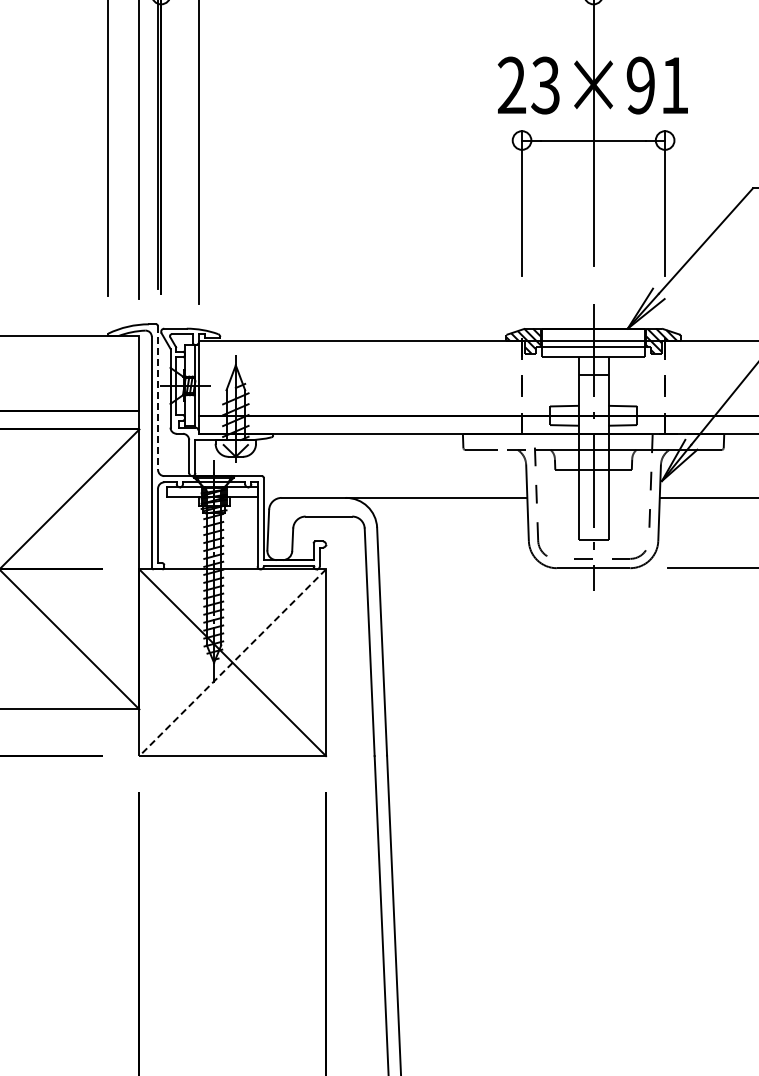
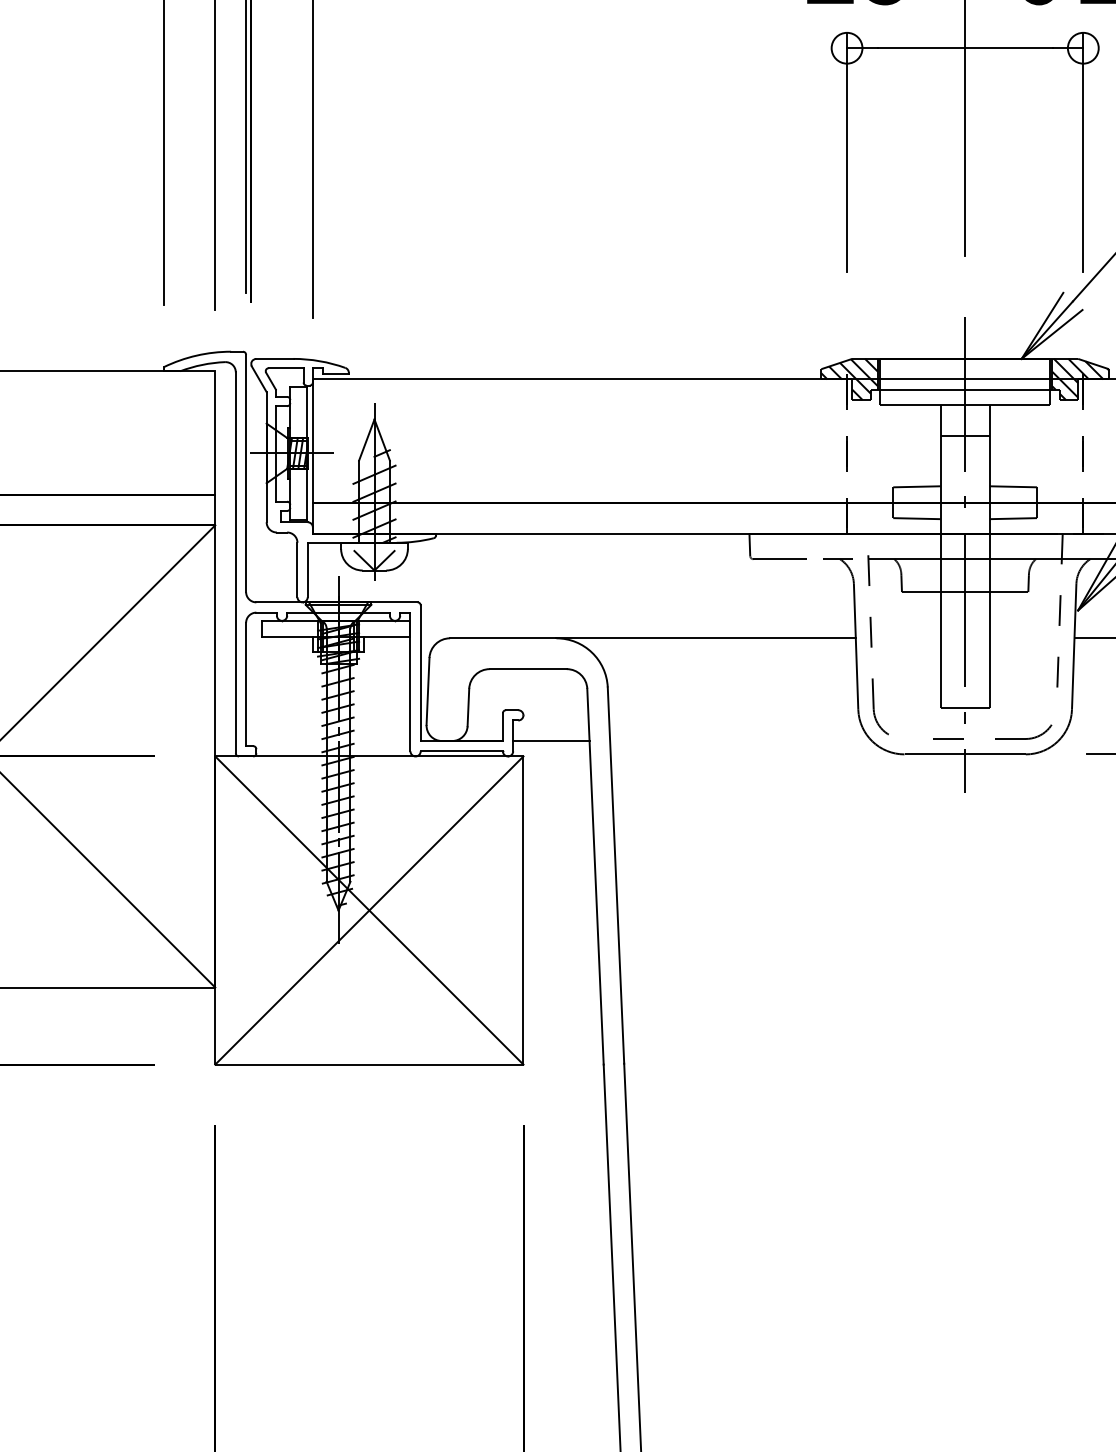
line: (158, 398) -> (246, 474), dashed -> solid
line: (342, 560) -> (550, 741), added
line: (232, 662) -> (368, 910), dashed -> solid

